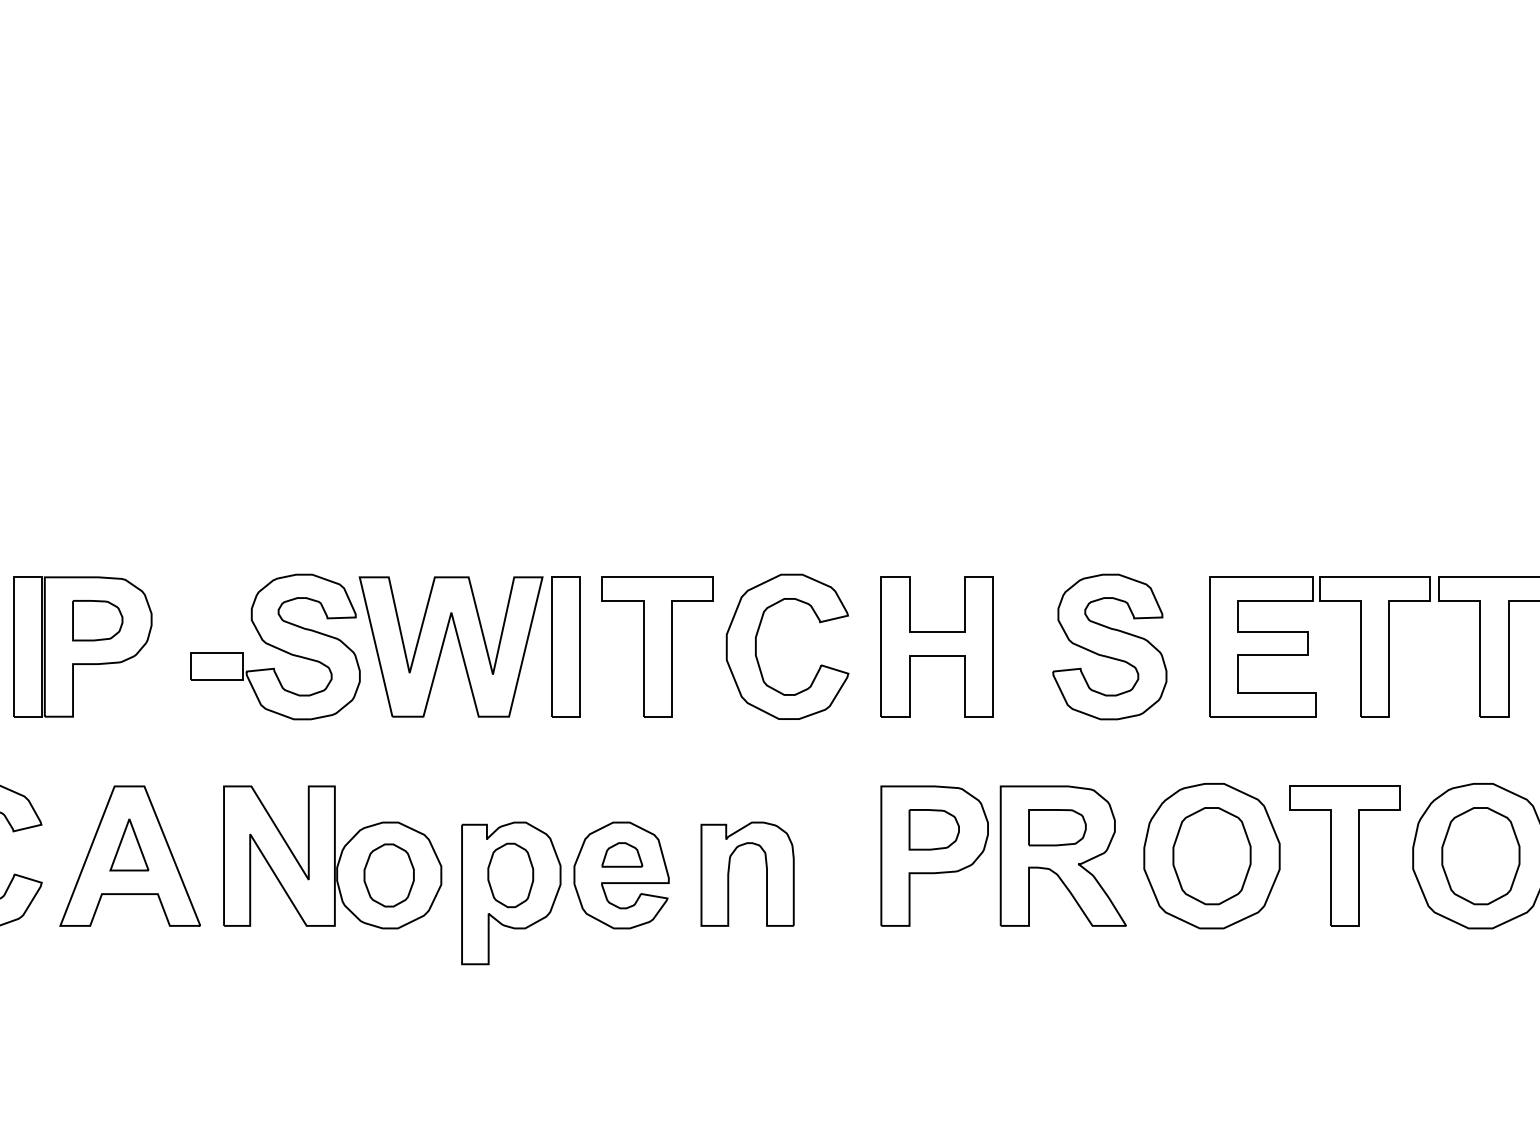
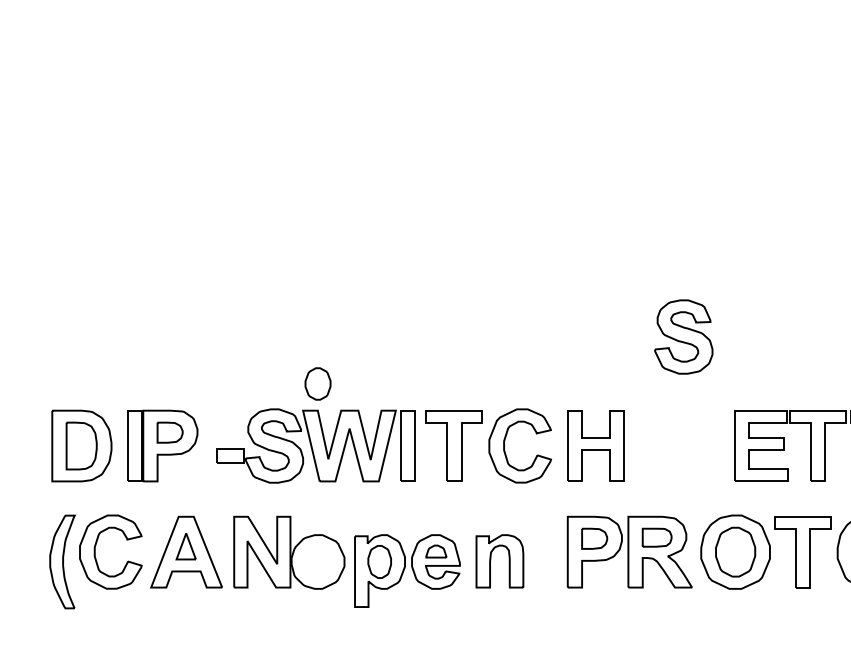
part: (1109, 645) -> (683, 336), moved
part: (388, 874) -> (317, 383), moved

